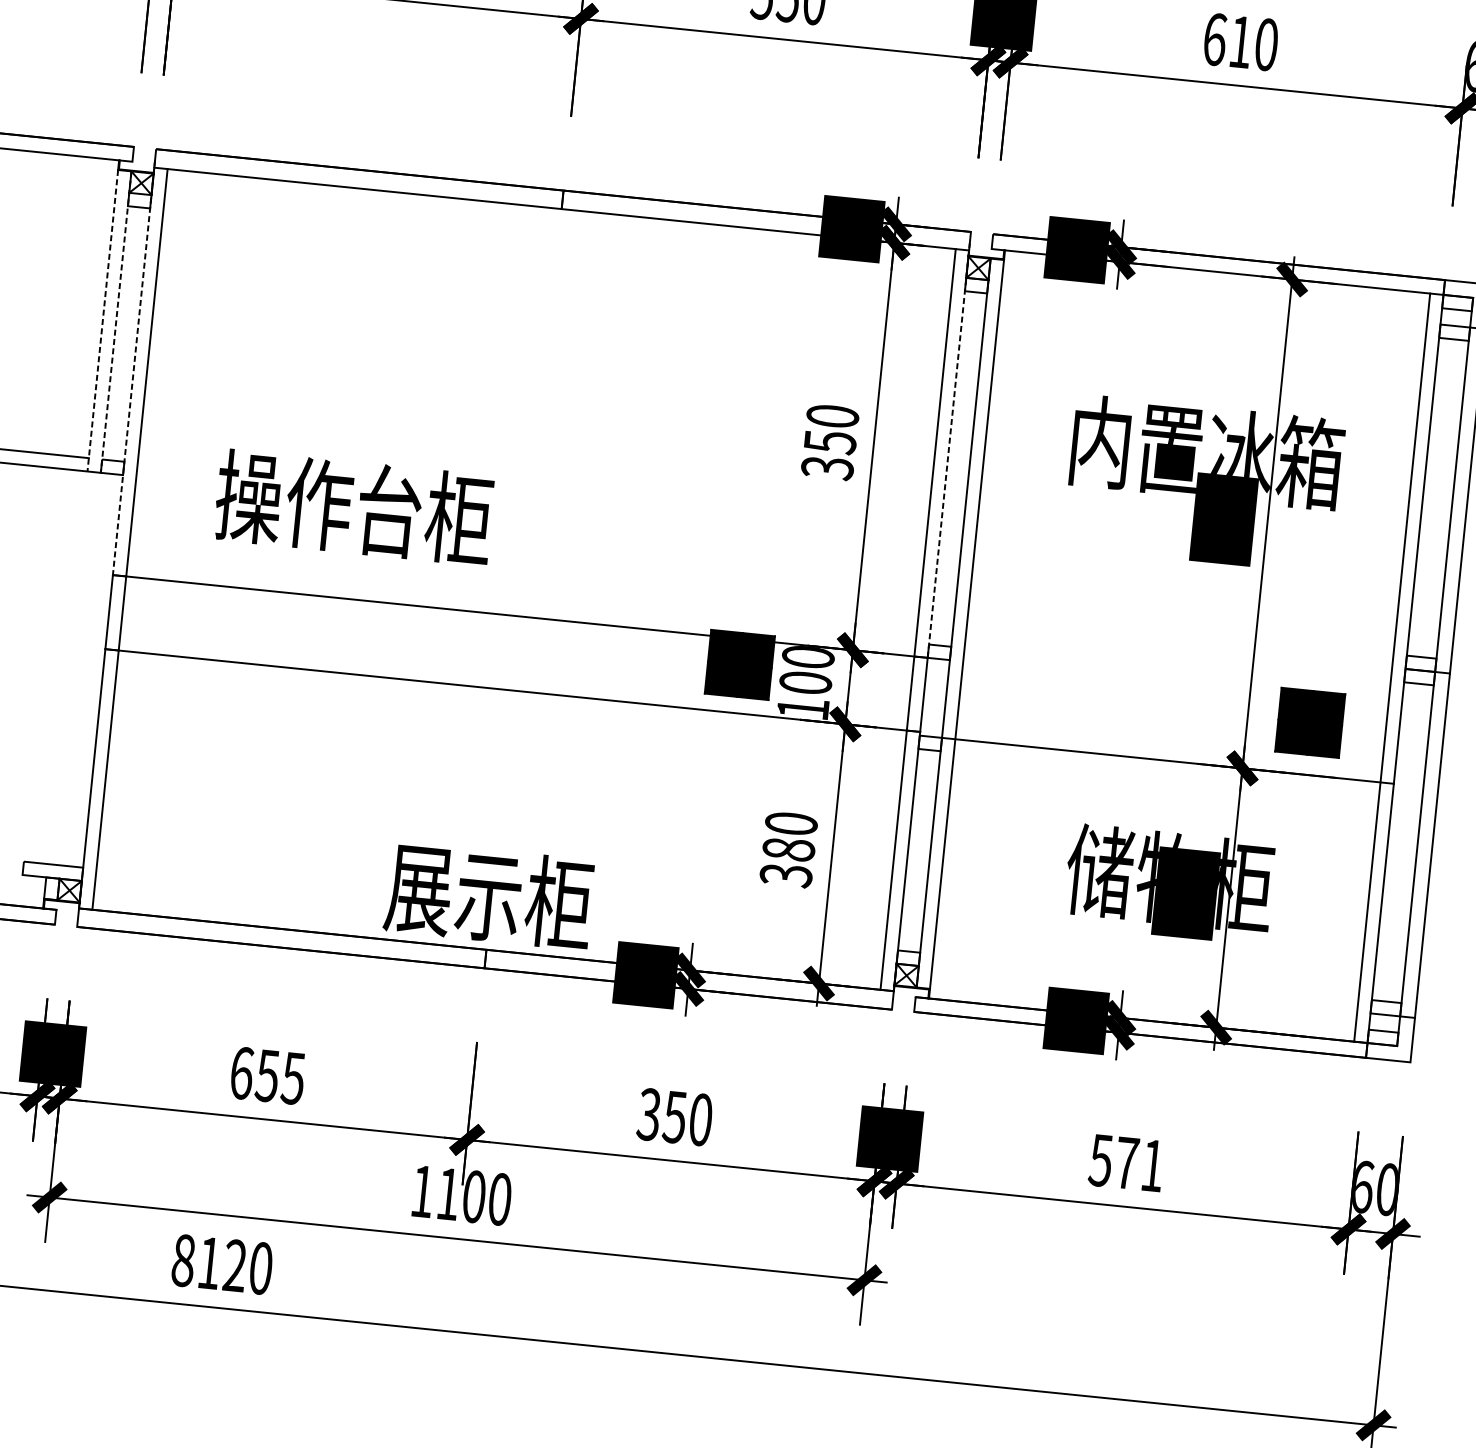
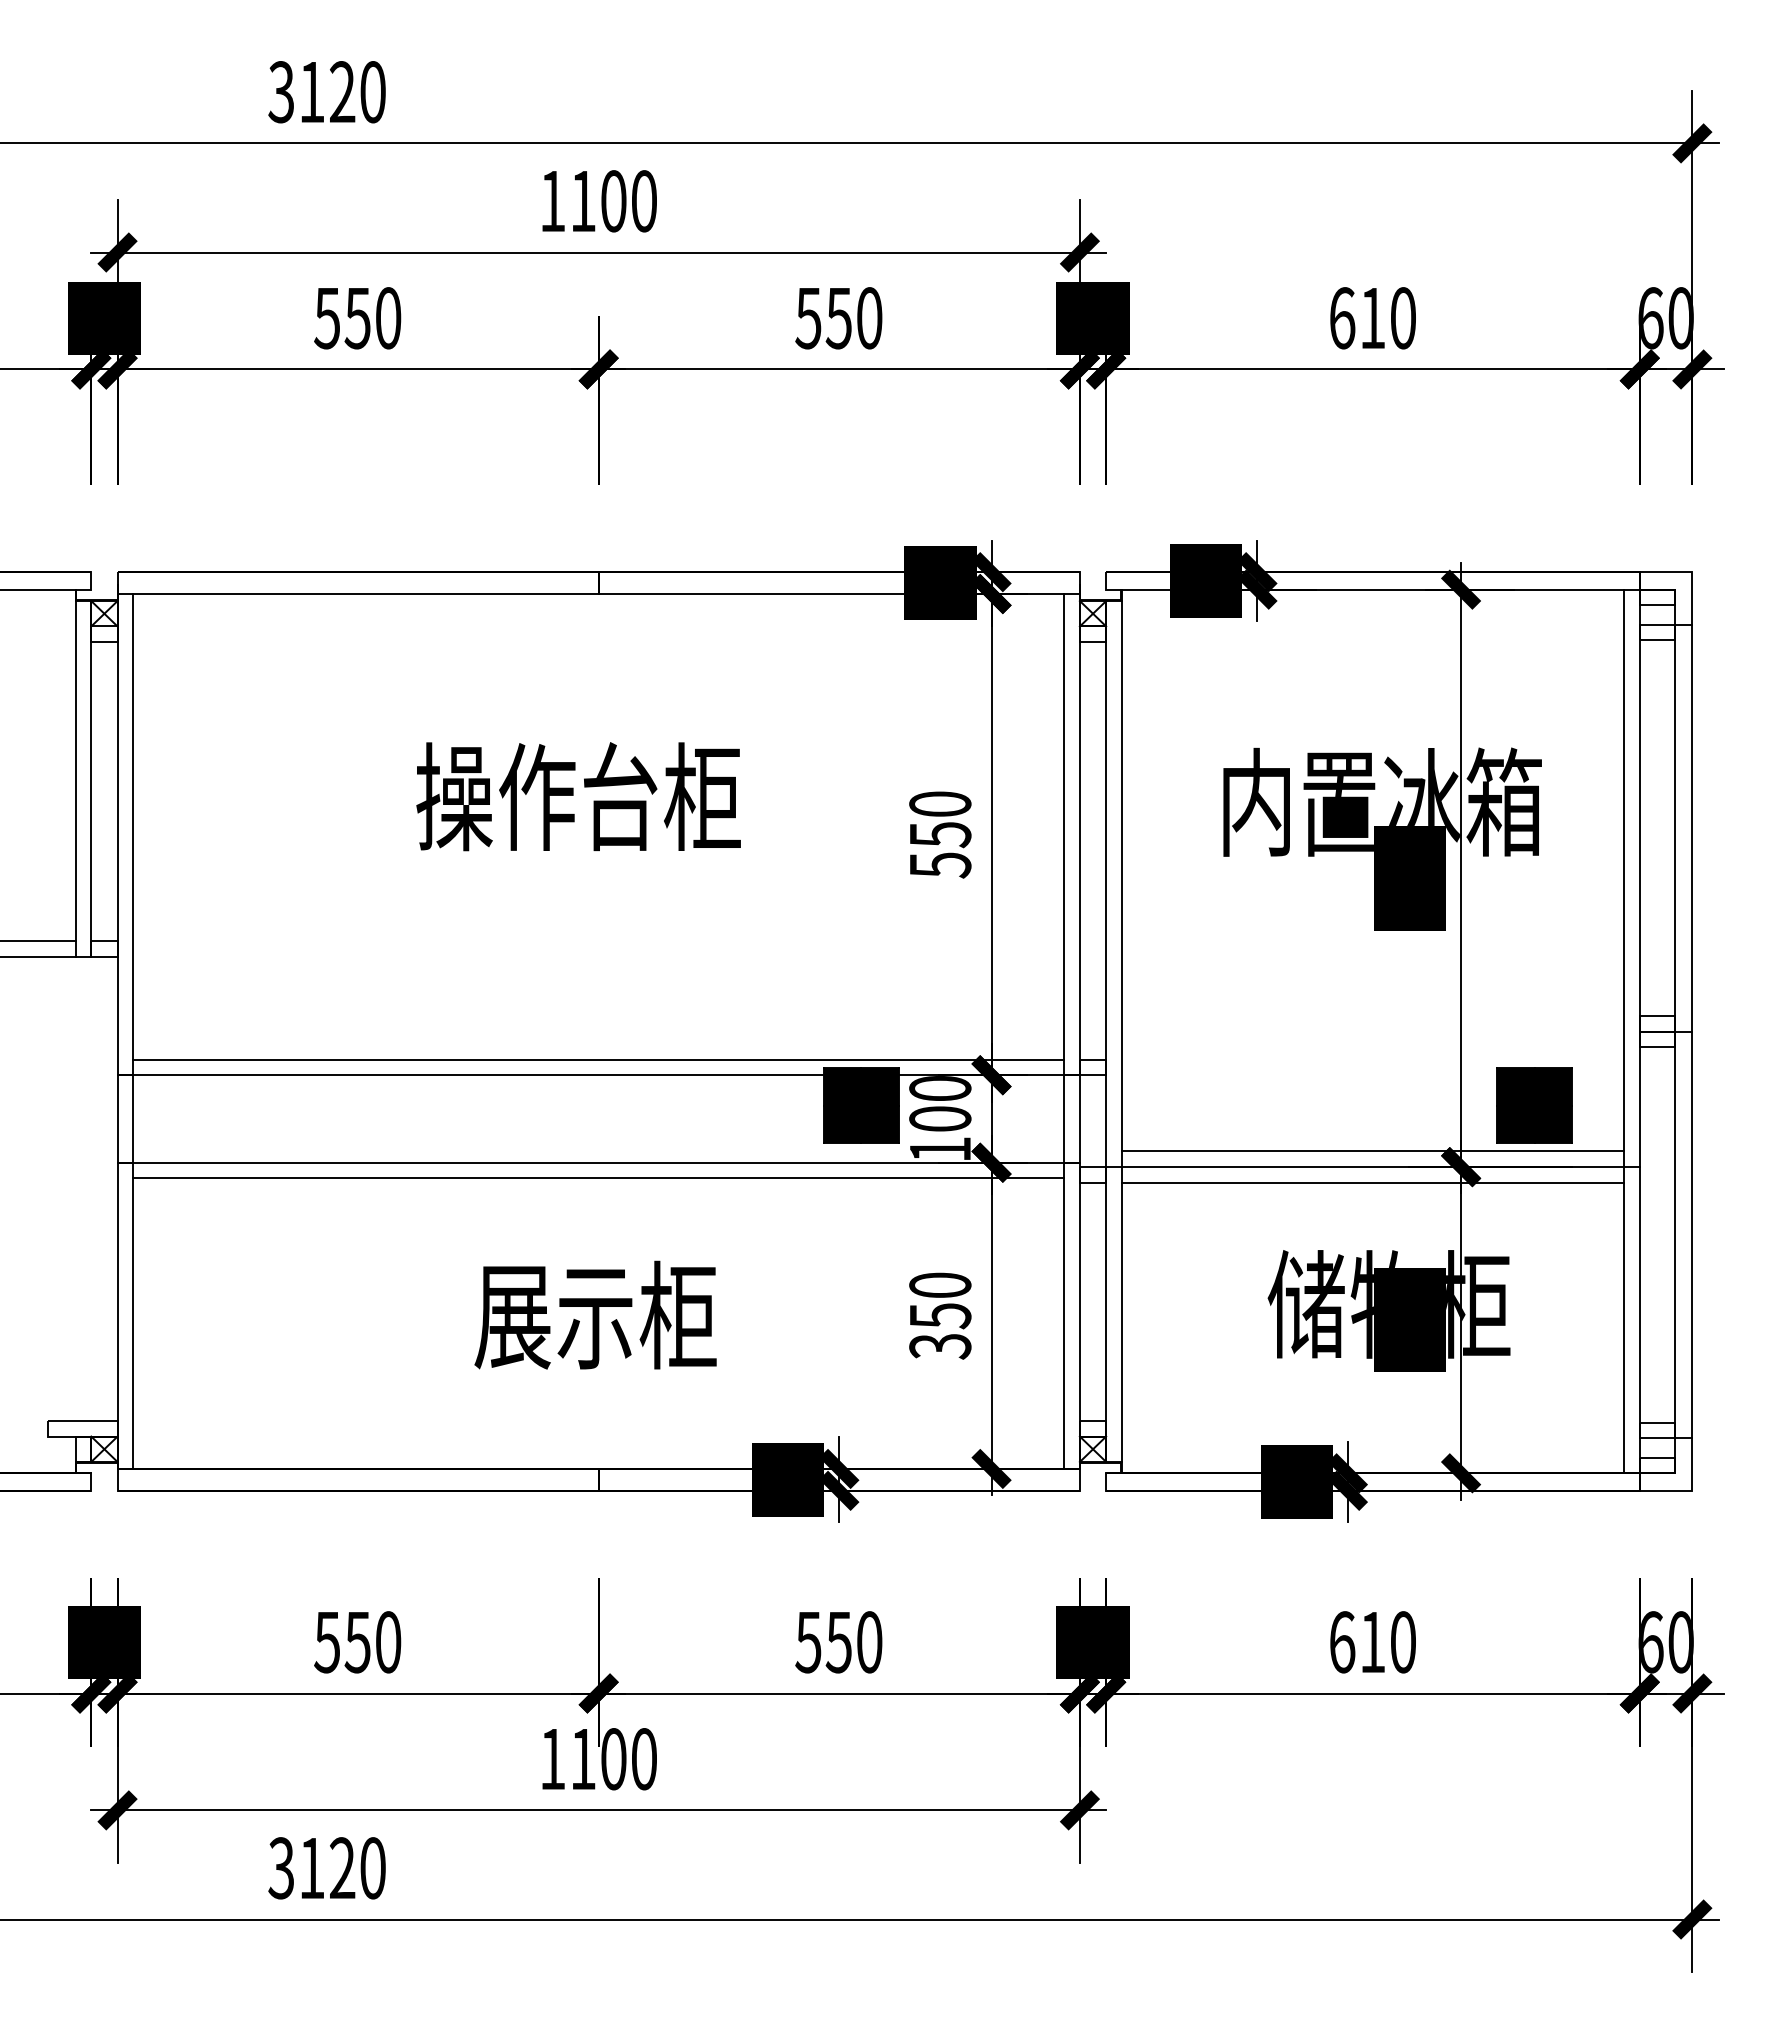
line: (102, 321) -> (75, 779), dashed -> solid
line: (116, 322) -> (91, 779), dashed -> solid
line: (133, 367) -> (117, 830), dashed -> solid
line: (948, 450) -> (1079, 830), dashed -> solid
text: (826, 468) -> (939, 865), 350 -> 550
text: (354, 507) -> (578, 796), moved
line: (521, 603) -> (598, 1059), added
line: (511, 703) -> (598, 1178), added
line: (1168, 747) -> (1372, 1151), added
line: (1166, 773) -> (1372, 1182), added
text: (788, 850) -> (940, 1316), 380 -> 350
text: (489, 894) -> (595, 1314), moved
text: (267, 1075) -> (357, 1642), 655 -> 550
text: (649, 1114) -> (808, 1642), 350 -> 550
text: (1126, 1163) -> (1372, 1642), 571 -> 610
text: (183, 1260) -> (281, 1868), 8120 -> 3120

